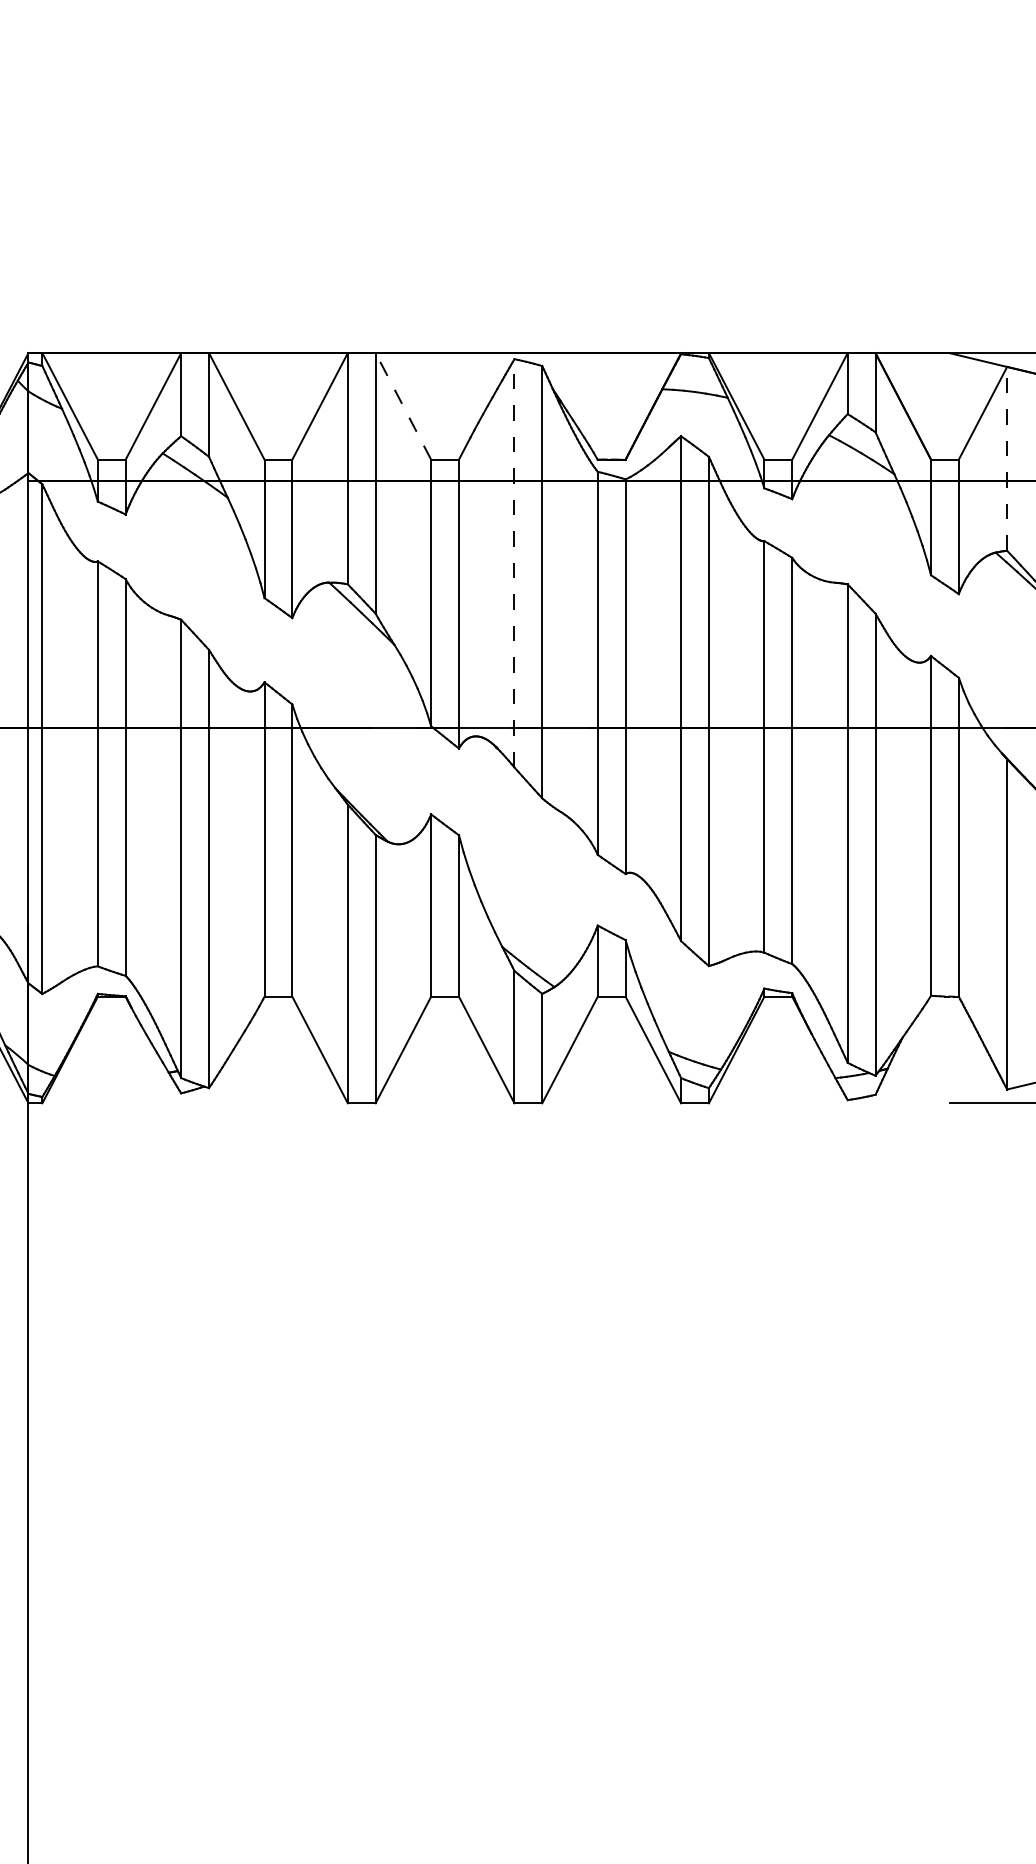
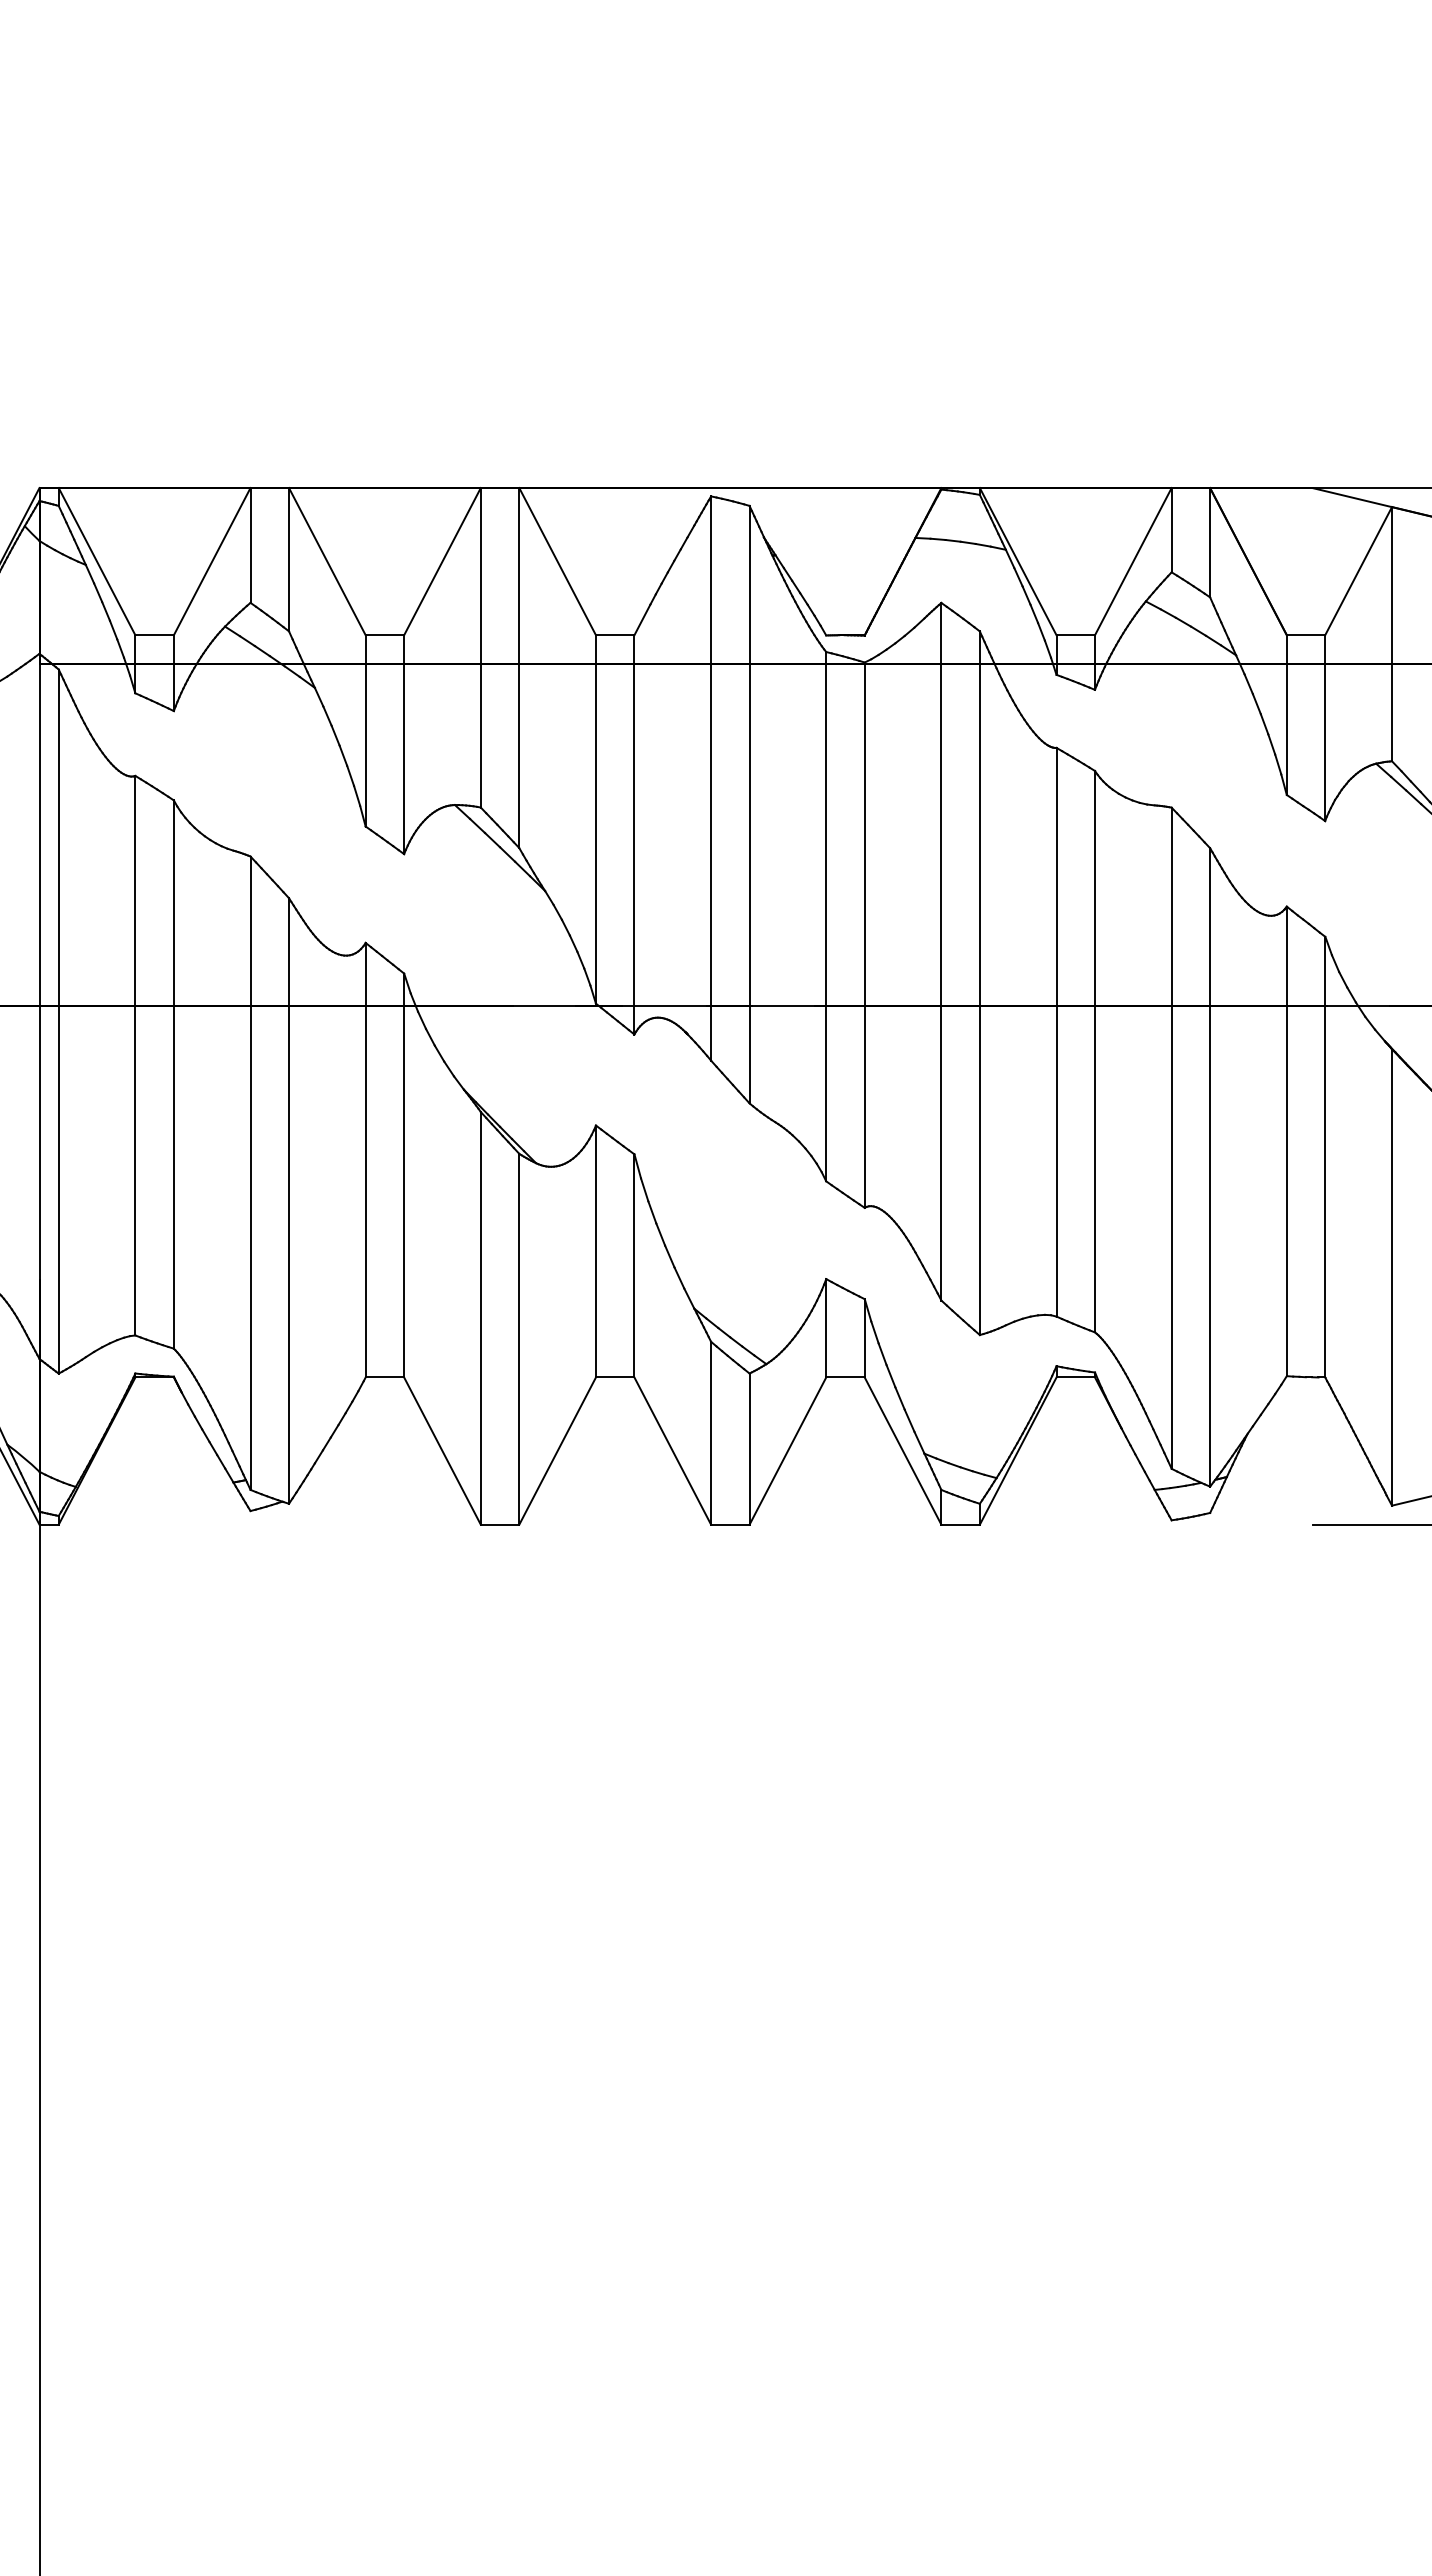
line: (403, 406) -> (557, 561), dashed -> solid
line: (1007, 458) -> (1392, 633), dashed -> solid
line: (514, 563) -> (711, 778), dashed -> solid

